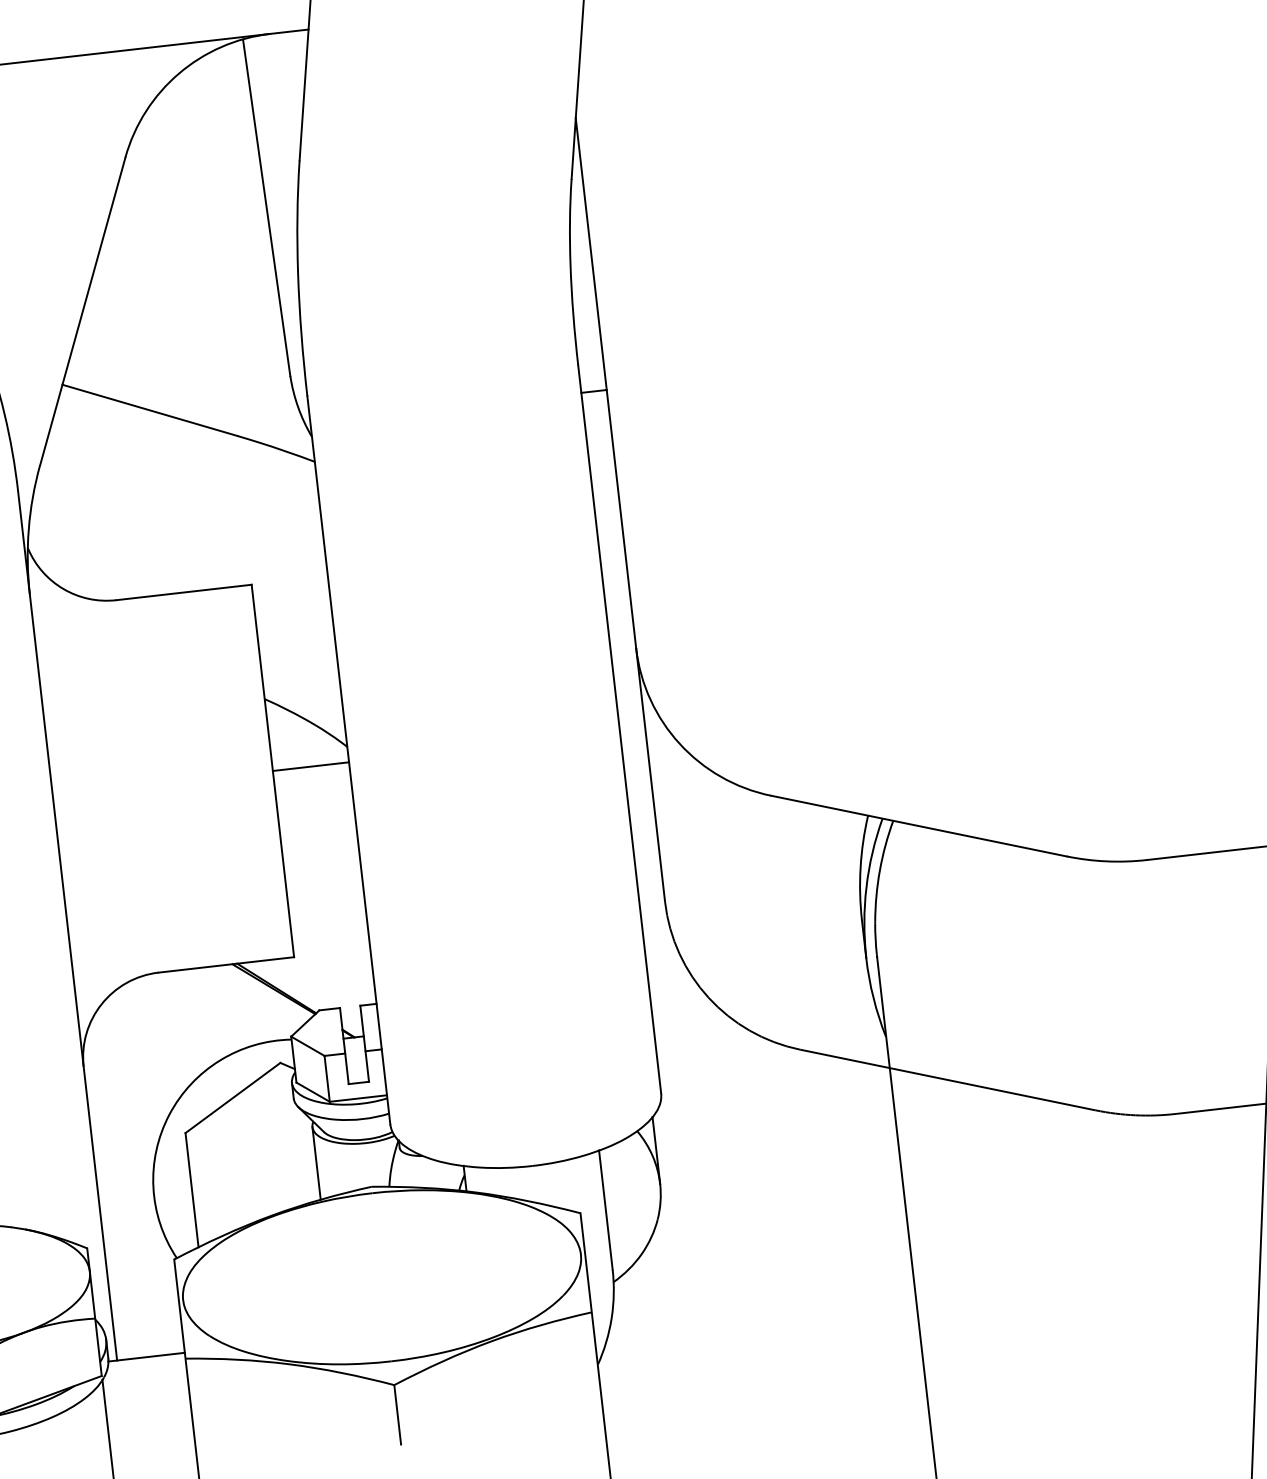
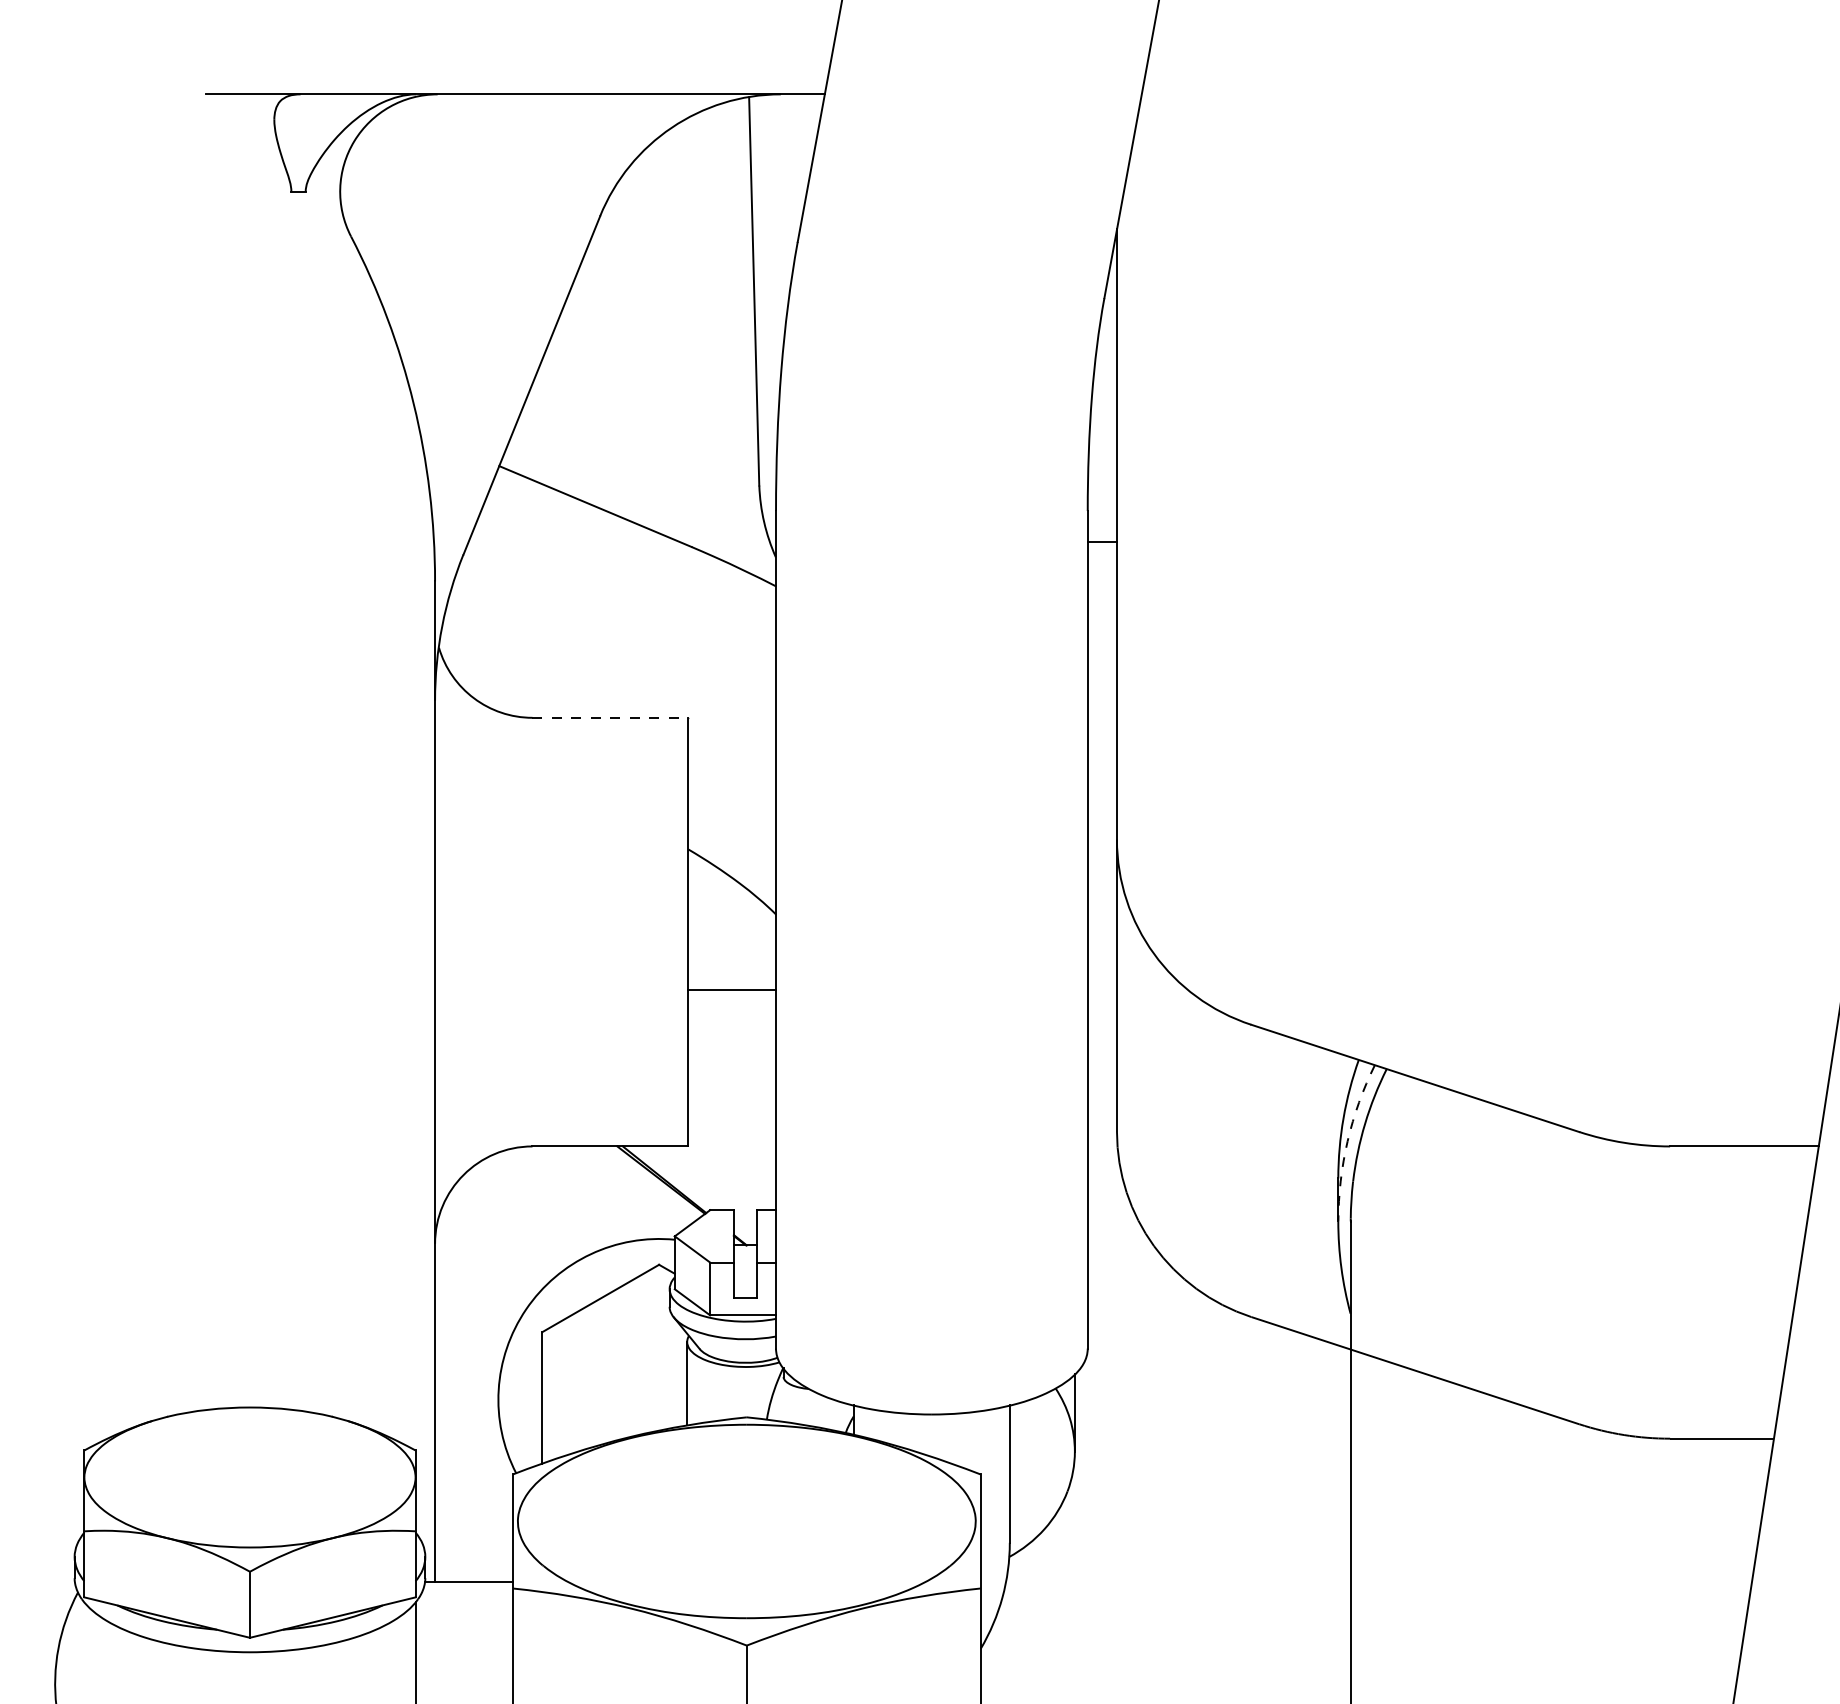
line: (184, 592) -> (610, 717), solid -> dashed
line: (311, 766) -> (732, 990), moved
arc: (866, 887) -> (1347, 1141), solid -> dashed

